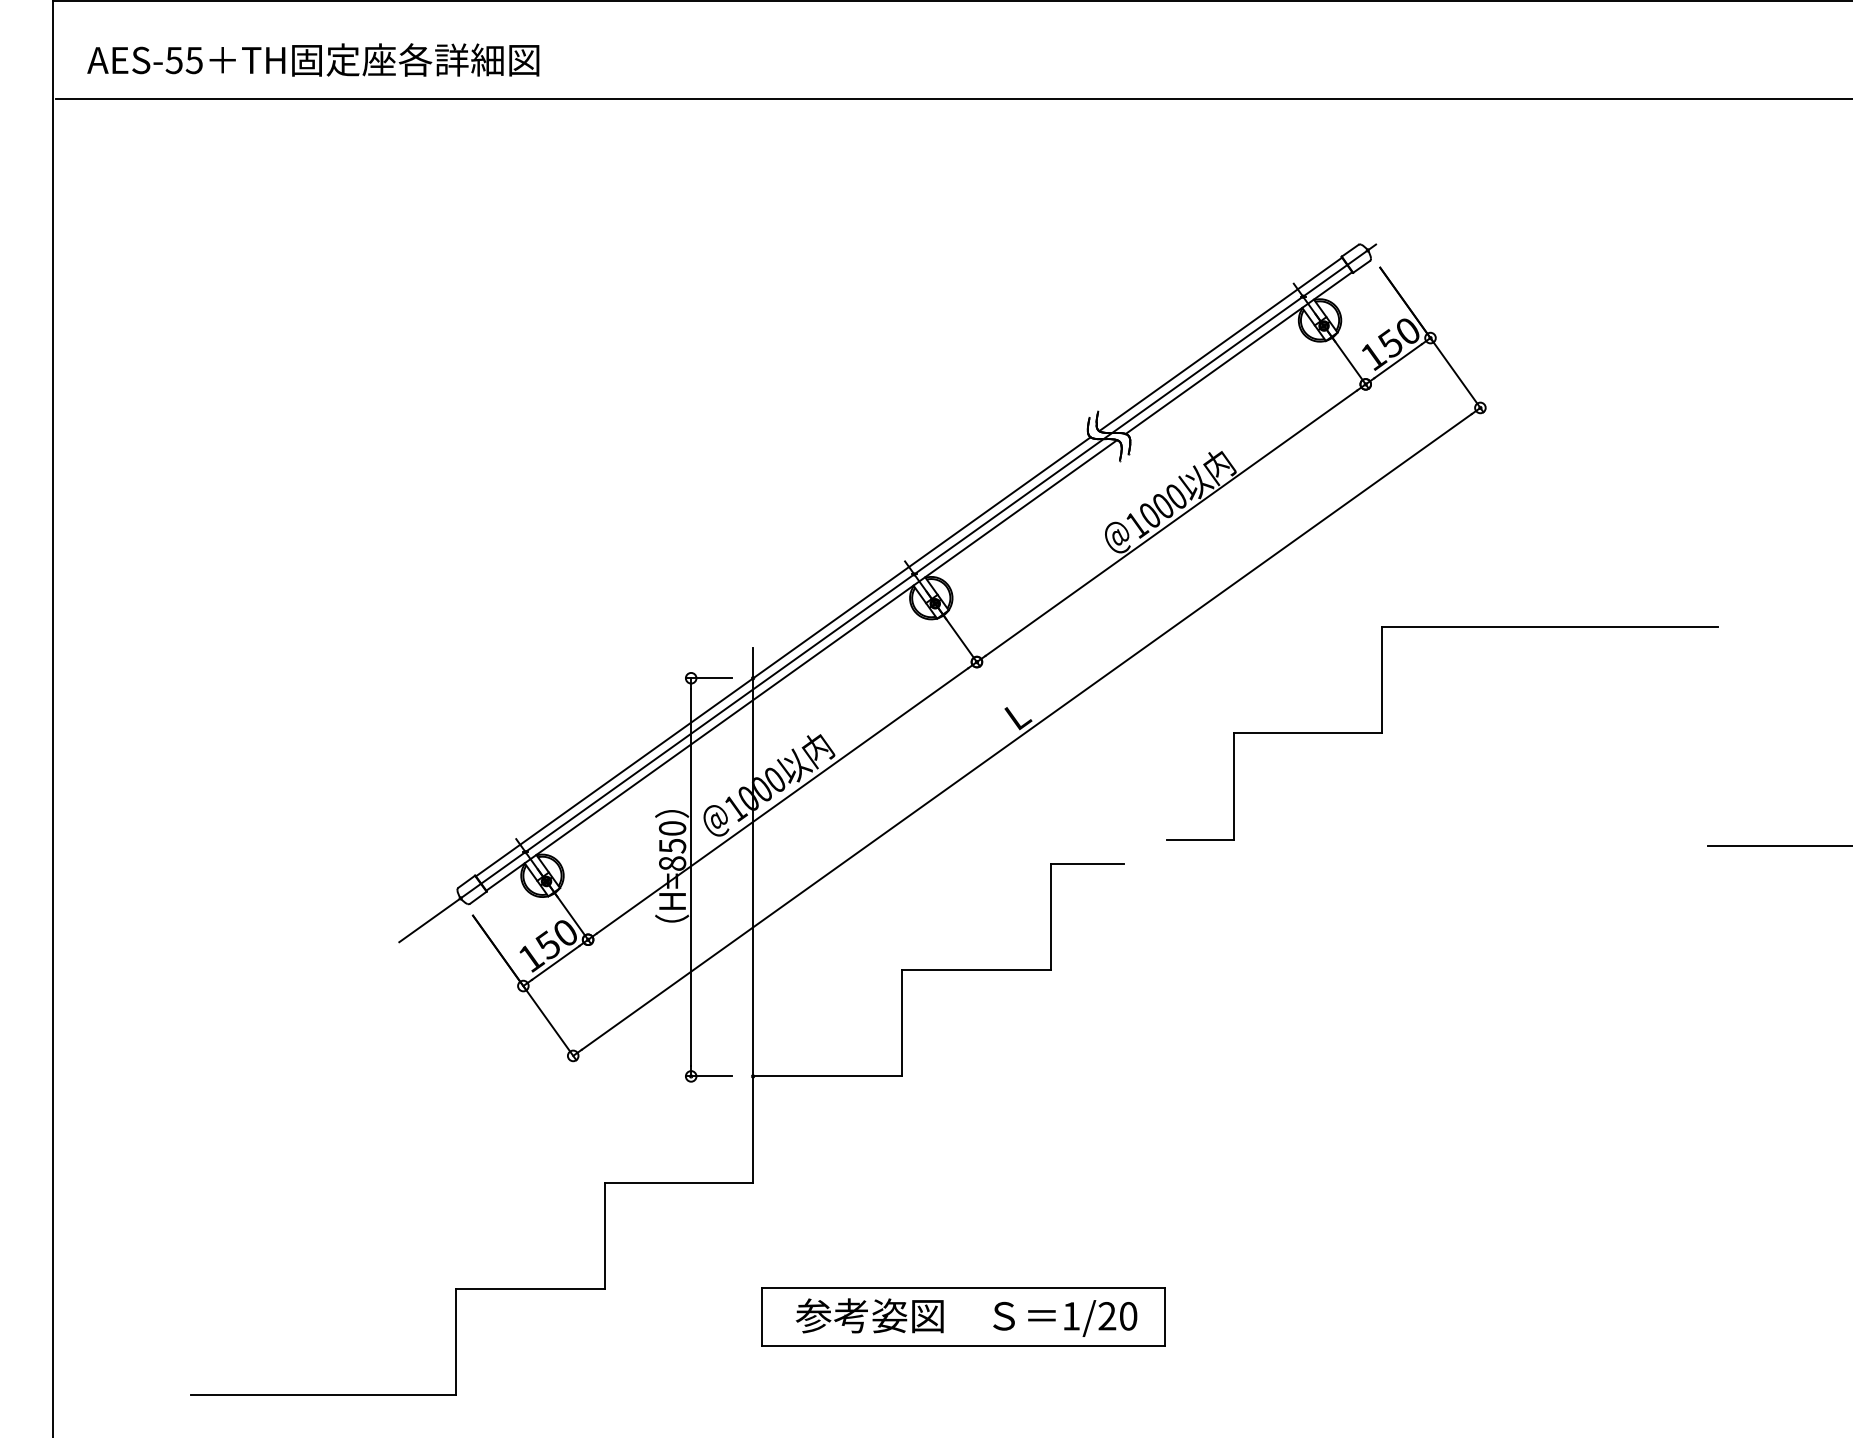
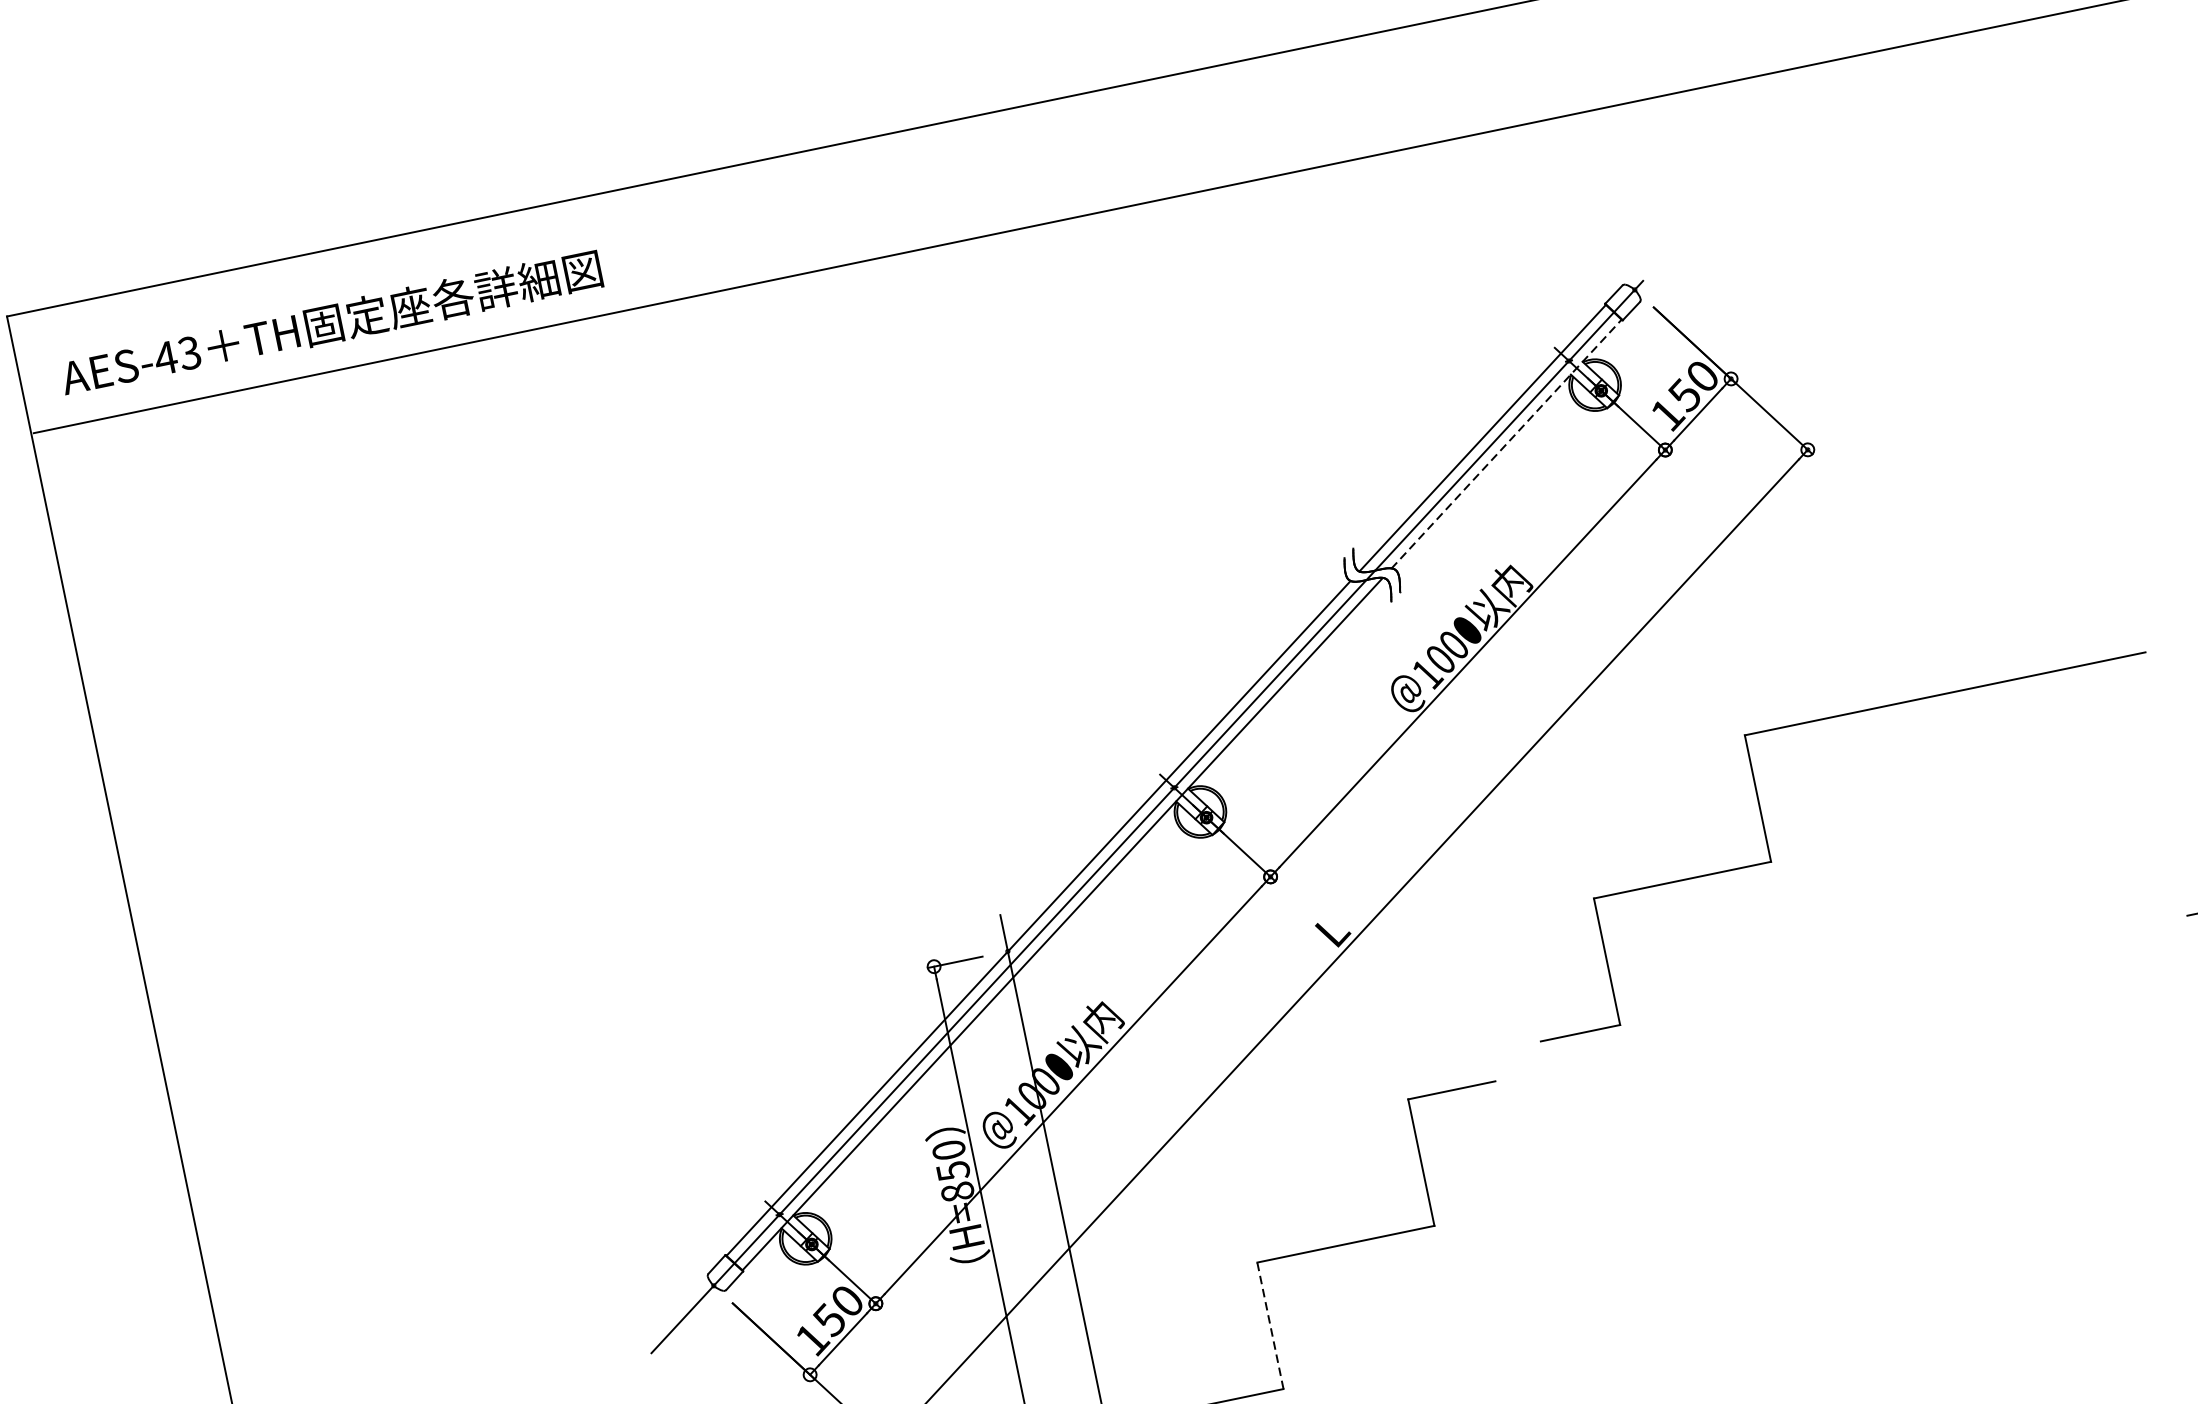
text: (183, 60) -> (176, 355), AES-55 -> AES-43
line: (1239, 352) -> (1507, 443), solid -> dashed
line: (901, 1022) -> (1269, 1324), solid -> dashed

